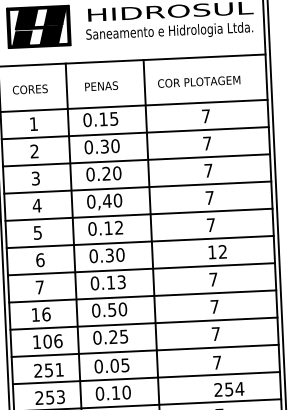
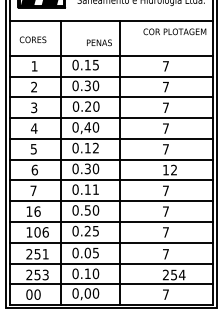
text: (198, 81) -> (174, 31), moved
text: (101, 85) -> (99, 42), moved
text: (121, 282) -> (95, 189), 0.13 -> 0.11

